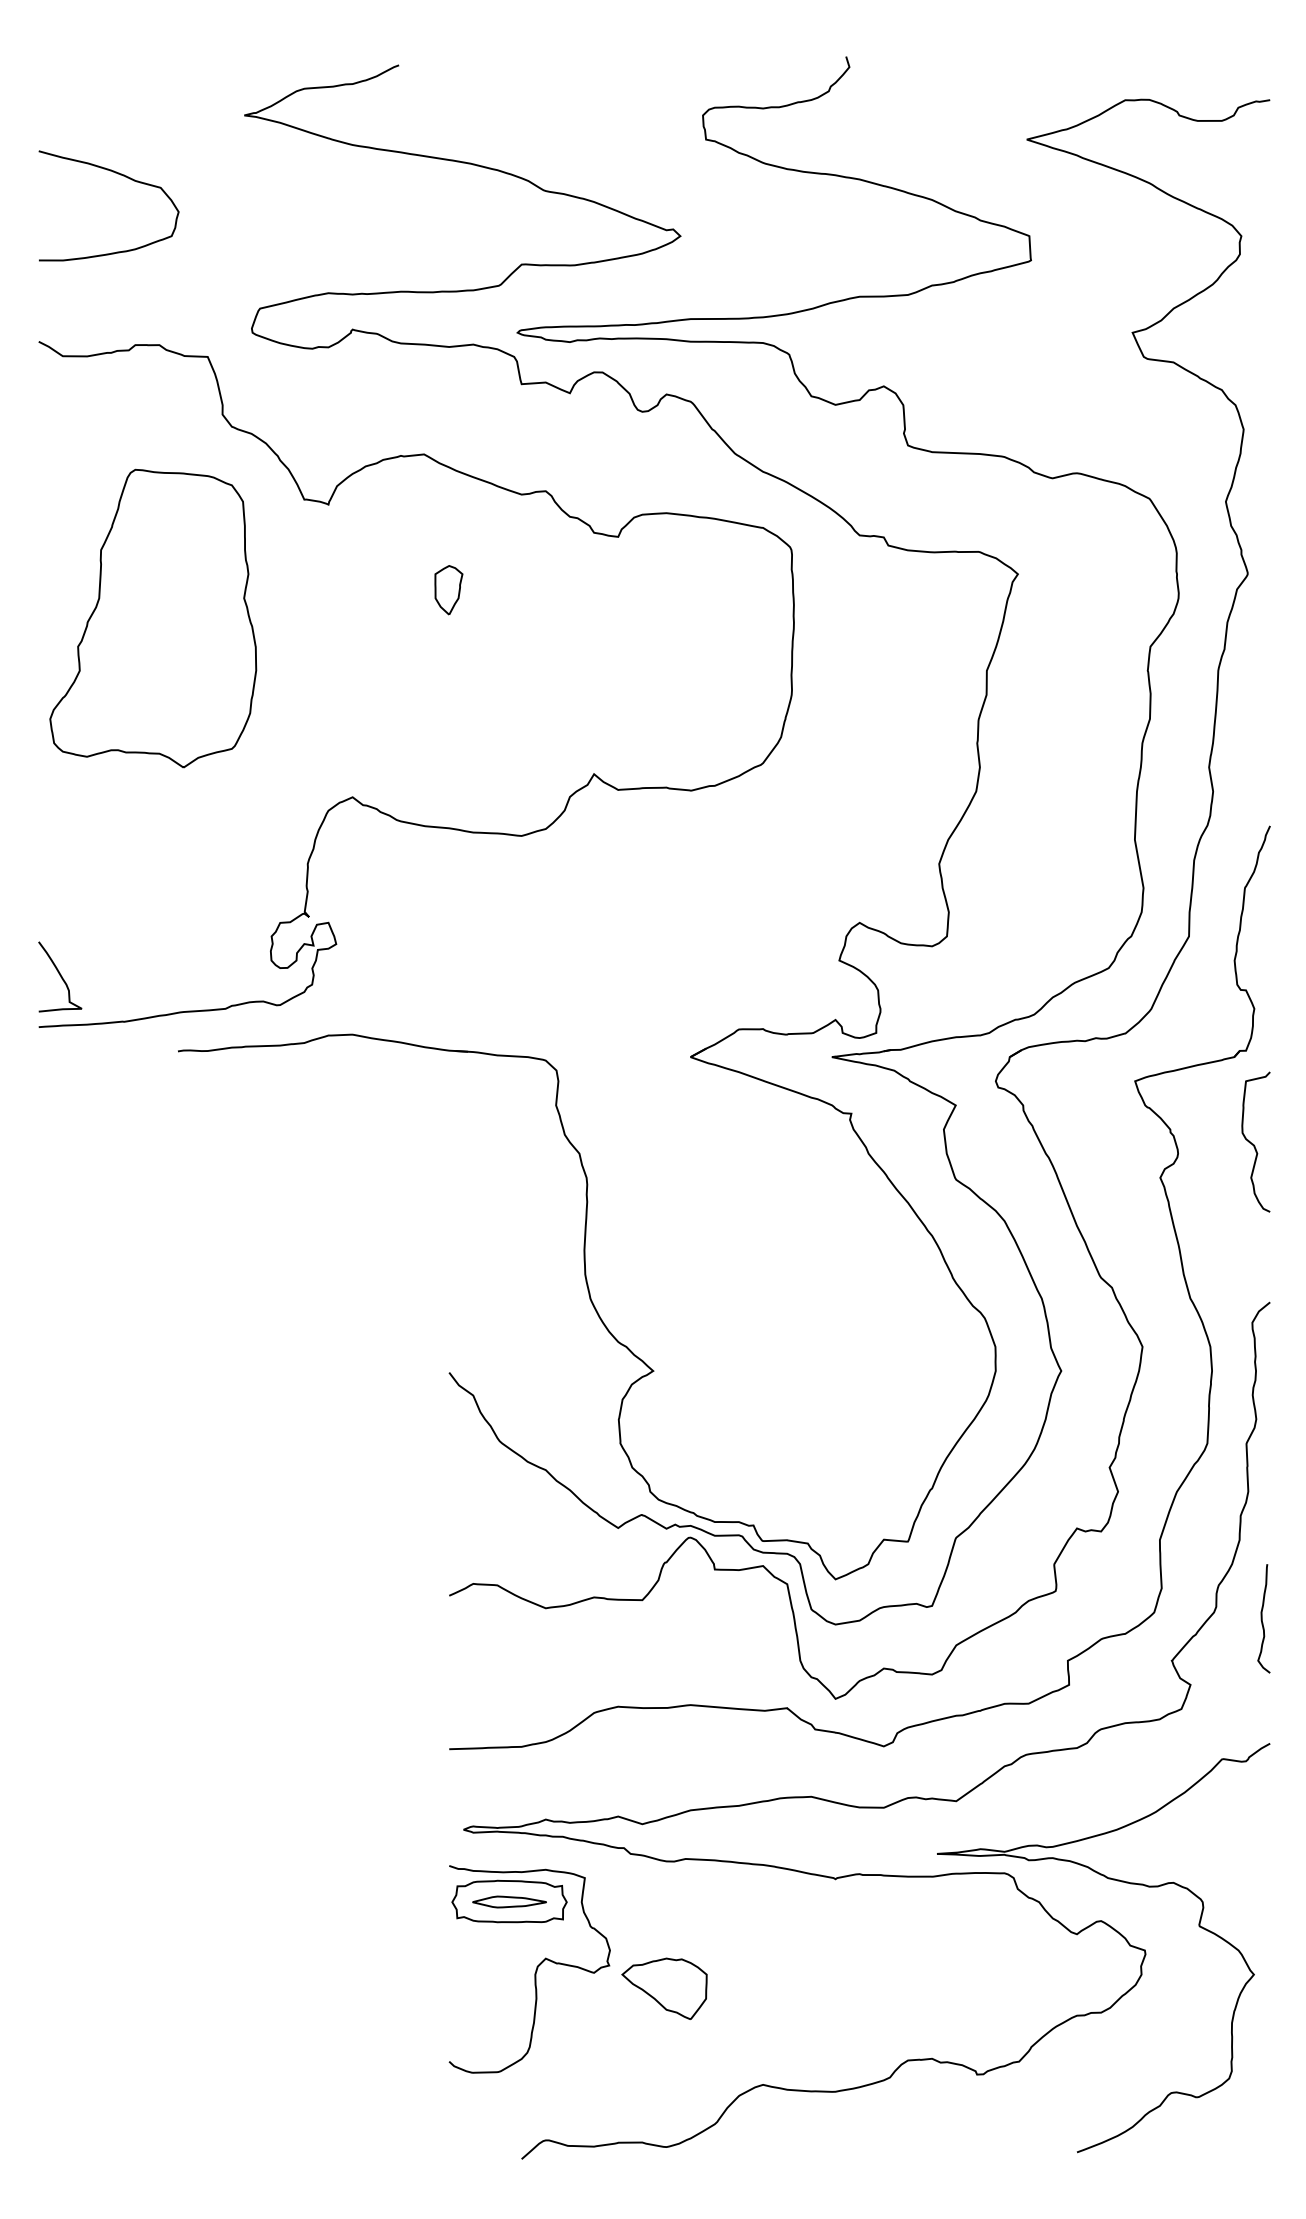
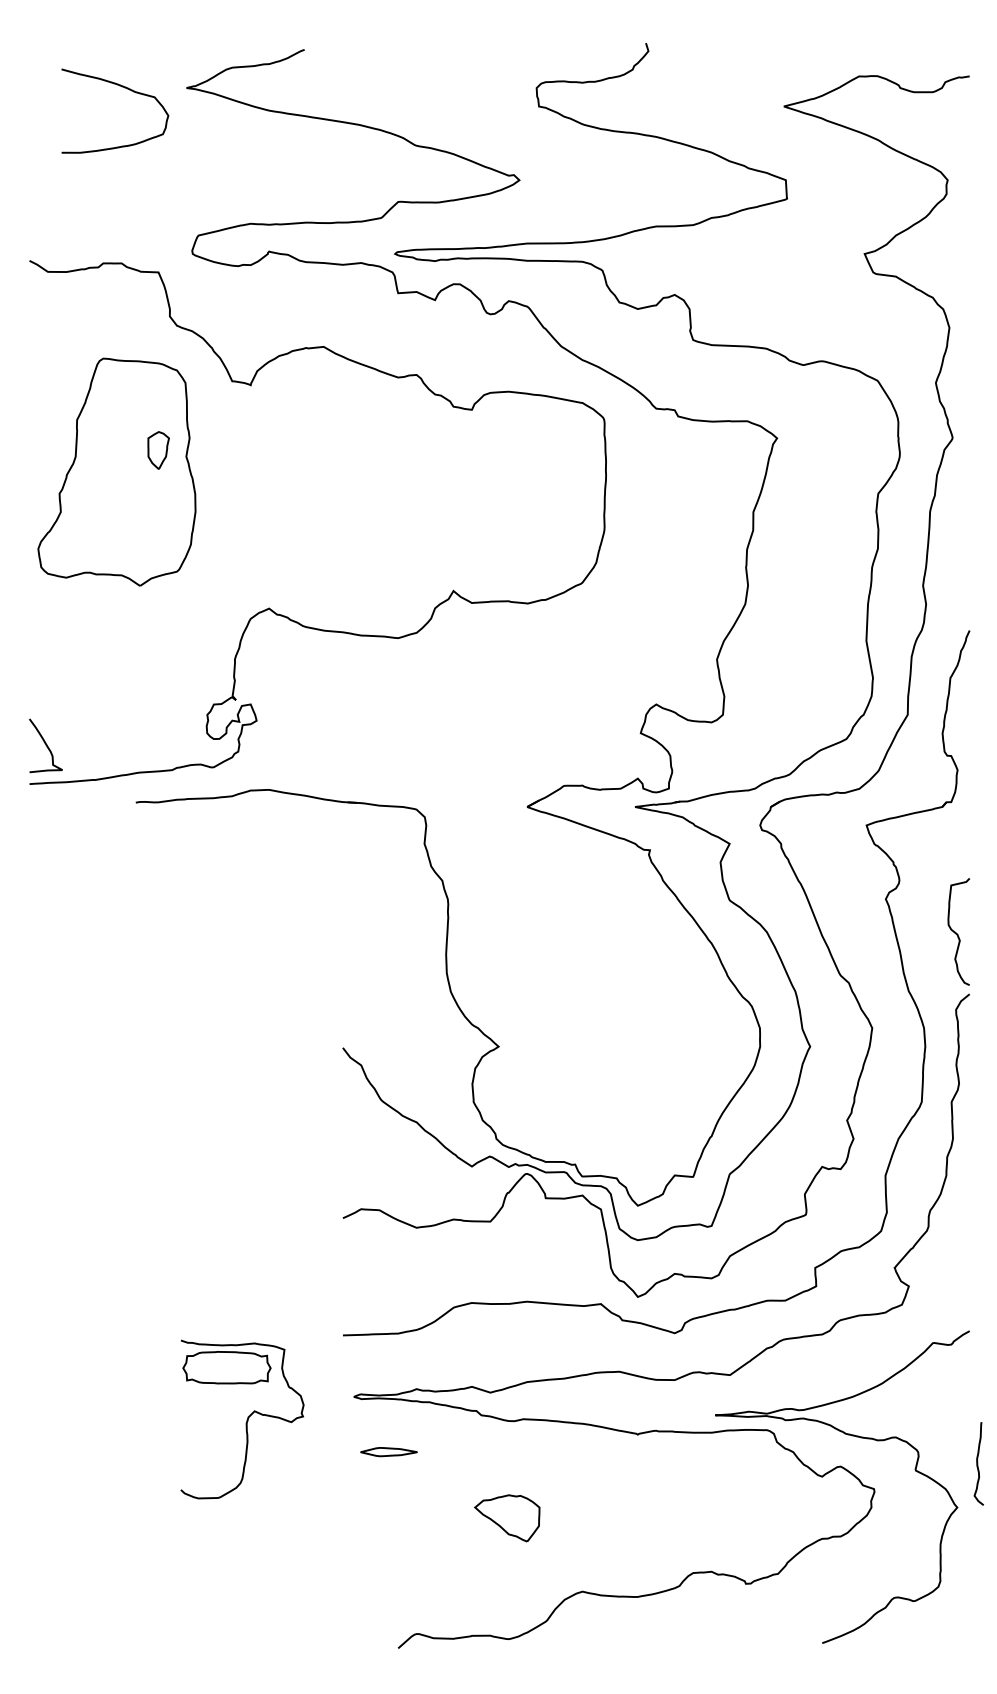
curve: (121, 176) -> (124, 88), moved
part: (448, 590) -> (158, 450), moved
curve: (1252, 1142) -> (956, 932), moved
curve: (1263, 1618) -> (978, 1463), moved
part: (529, 1969) -> (242, 1419), moved

